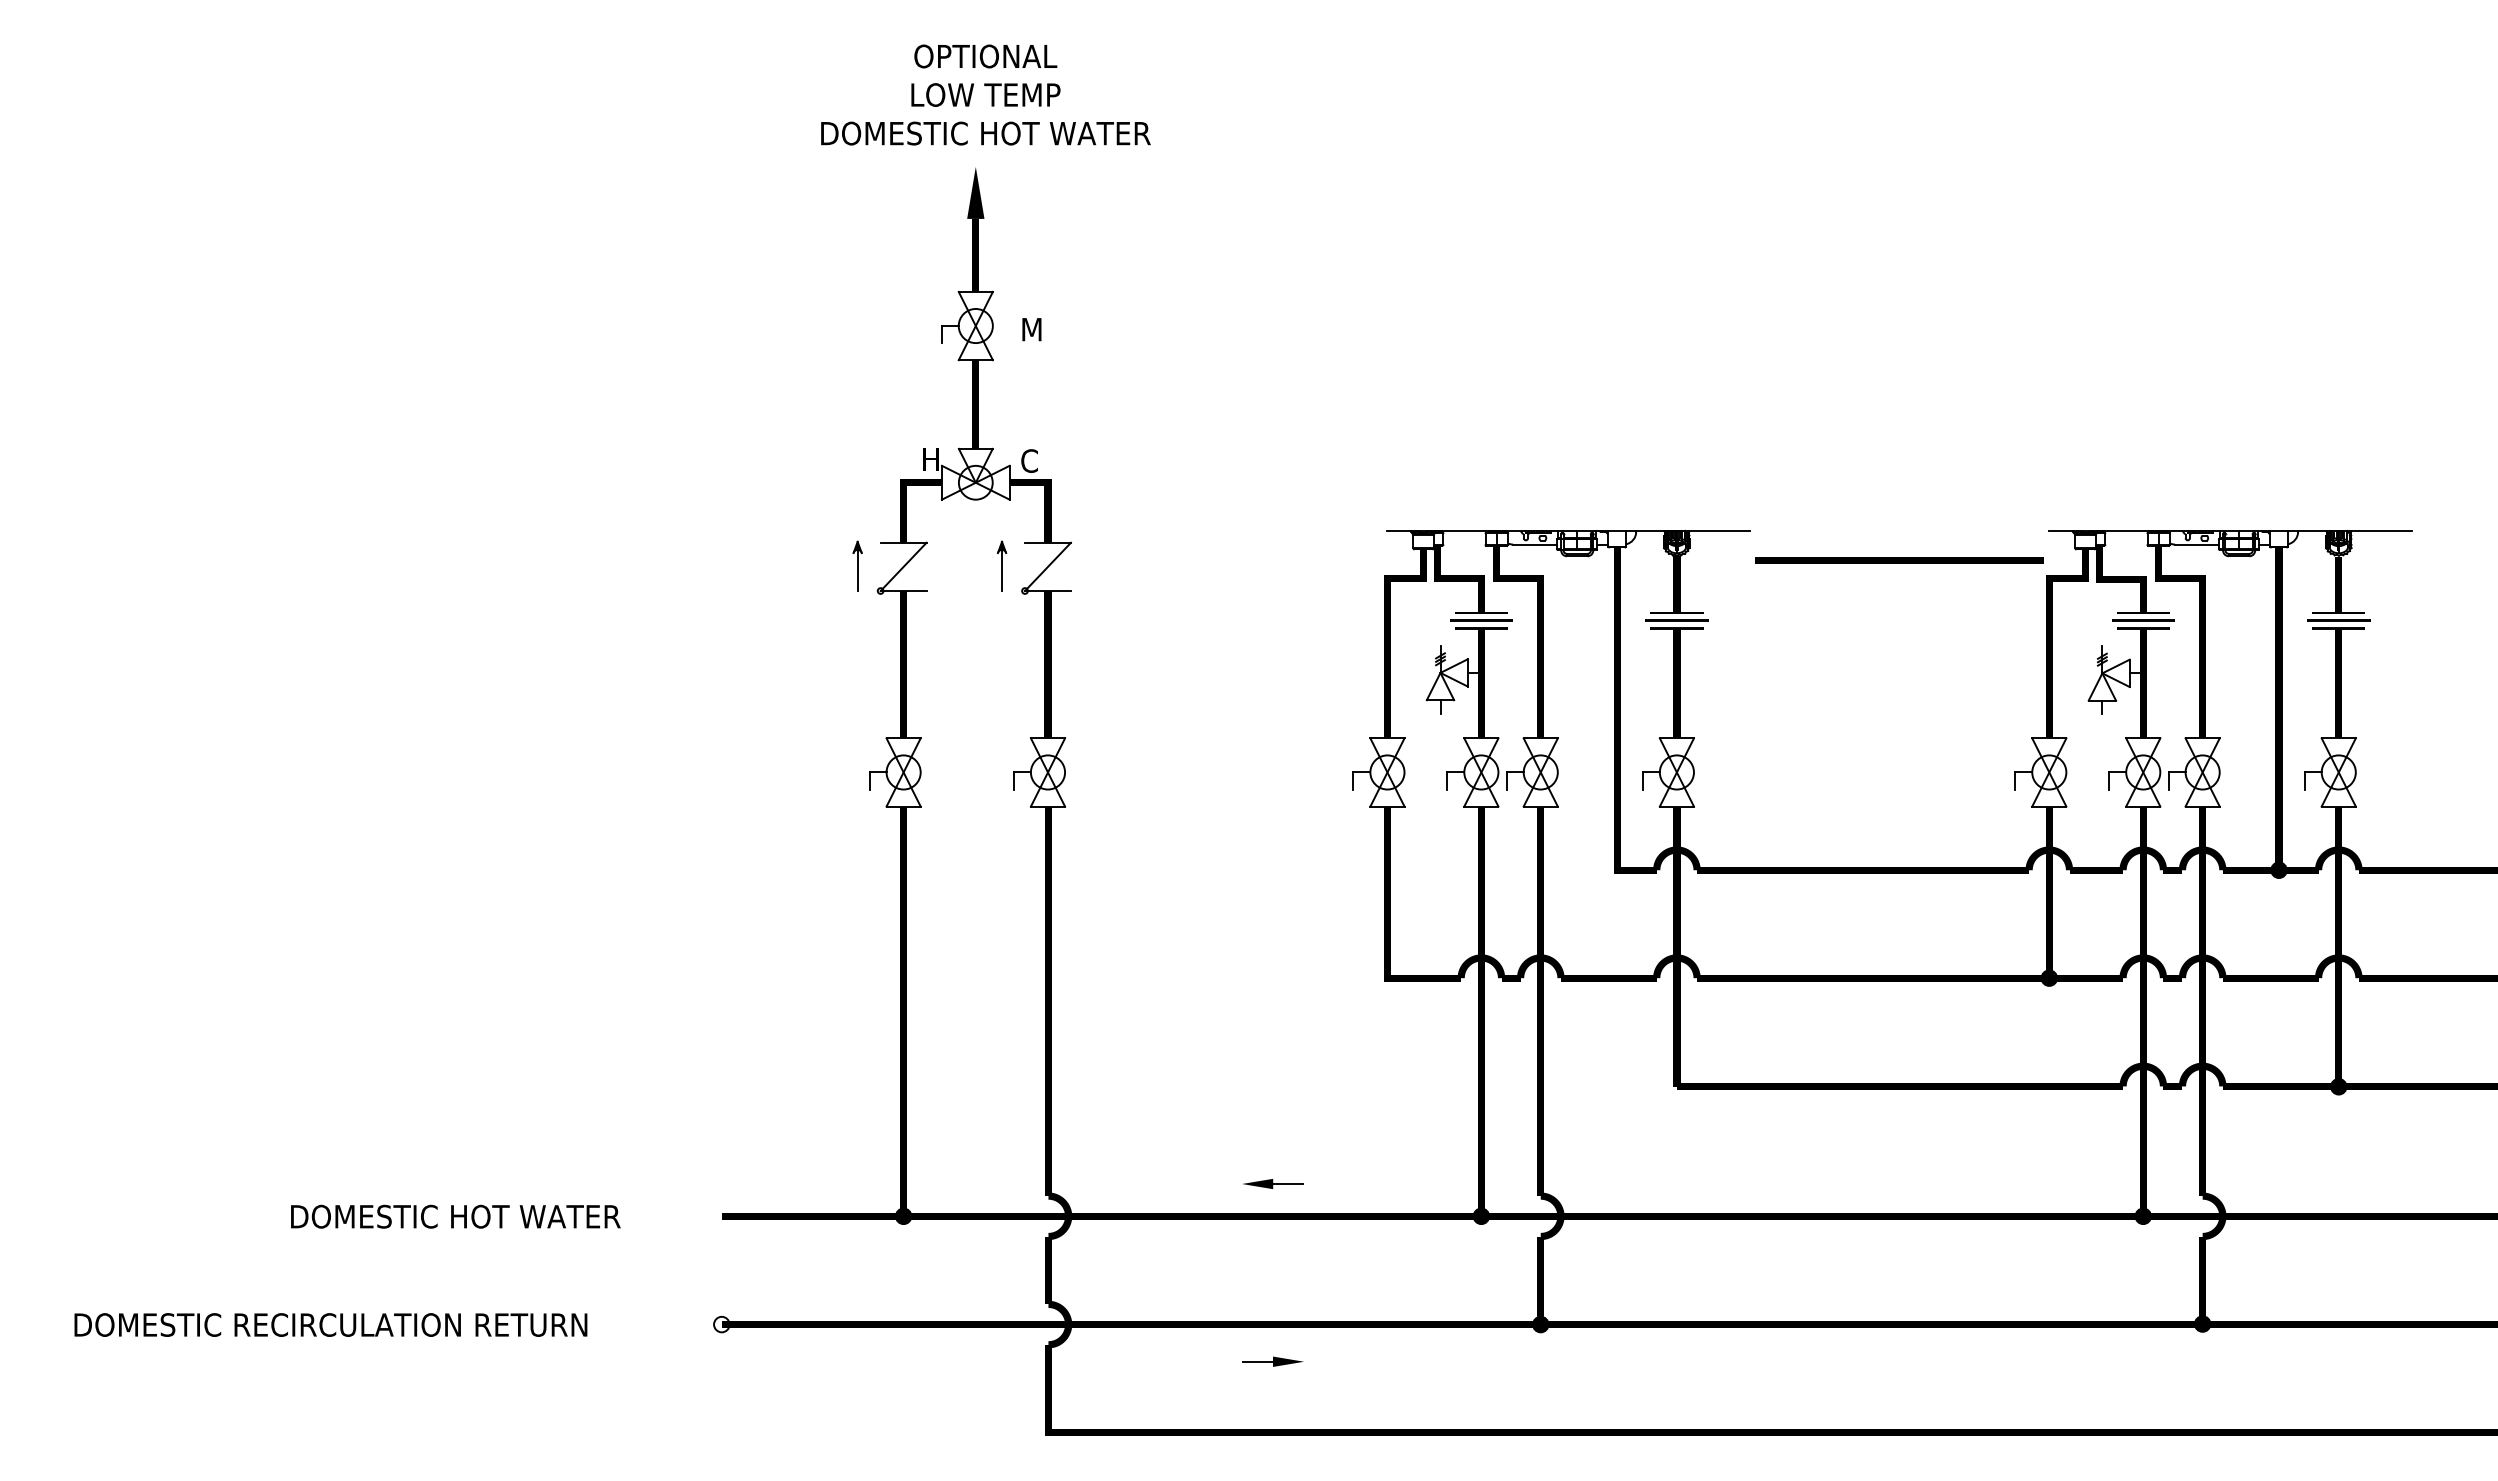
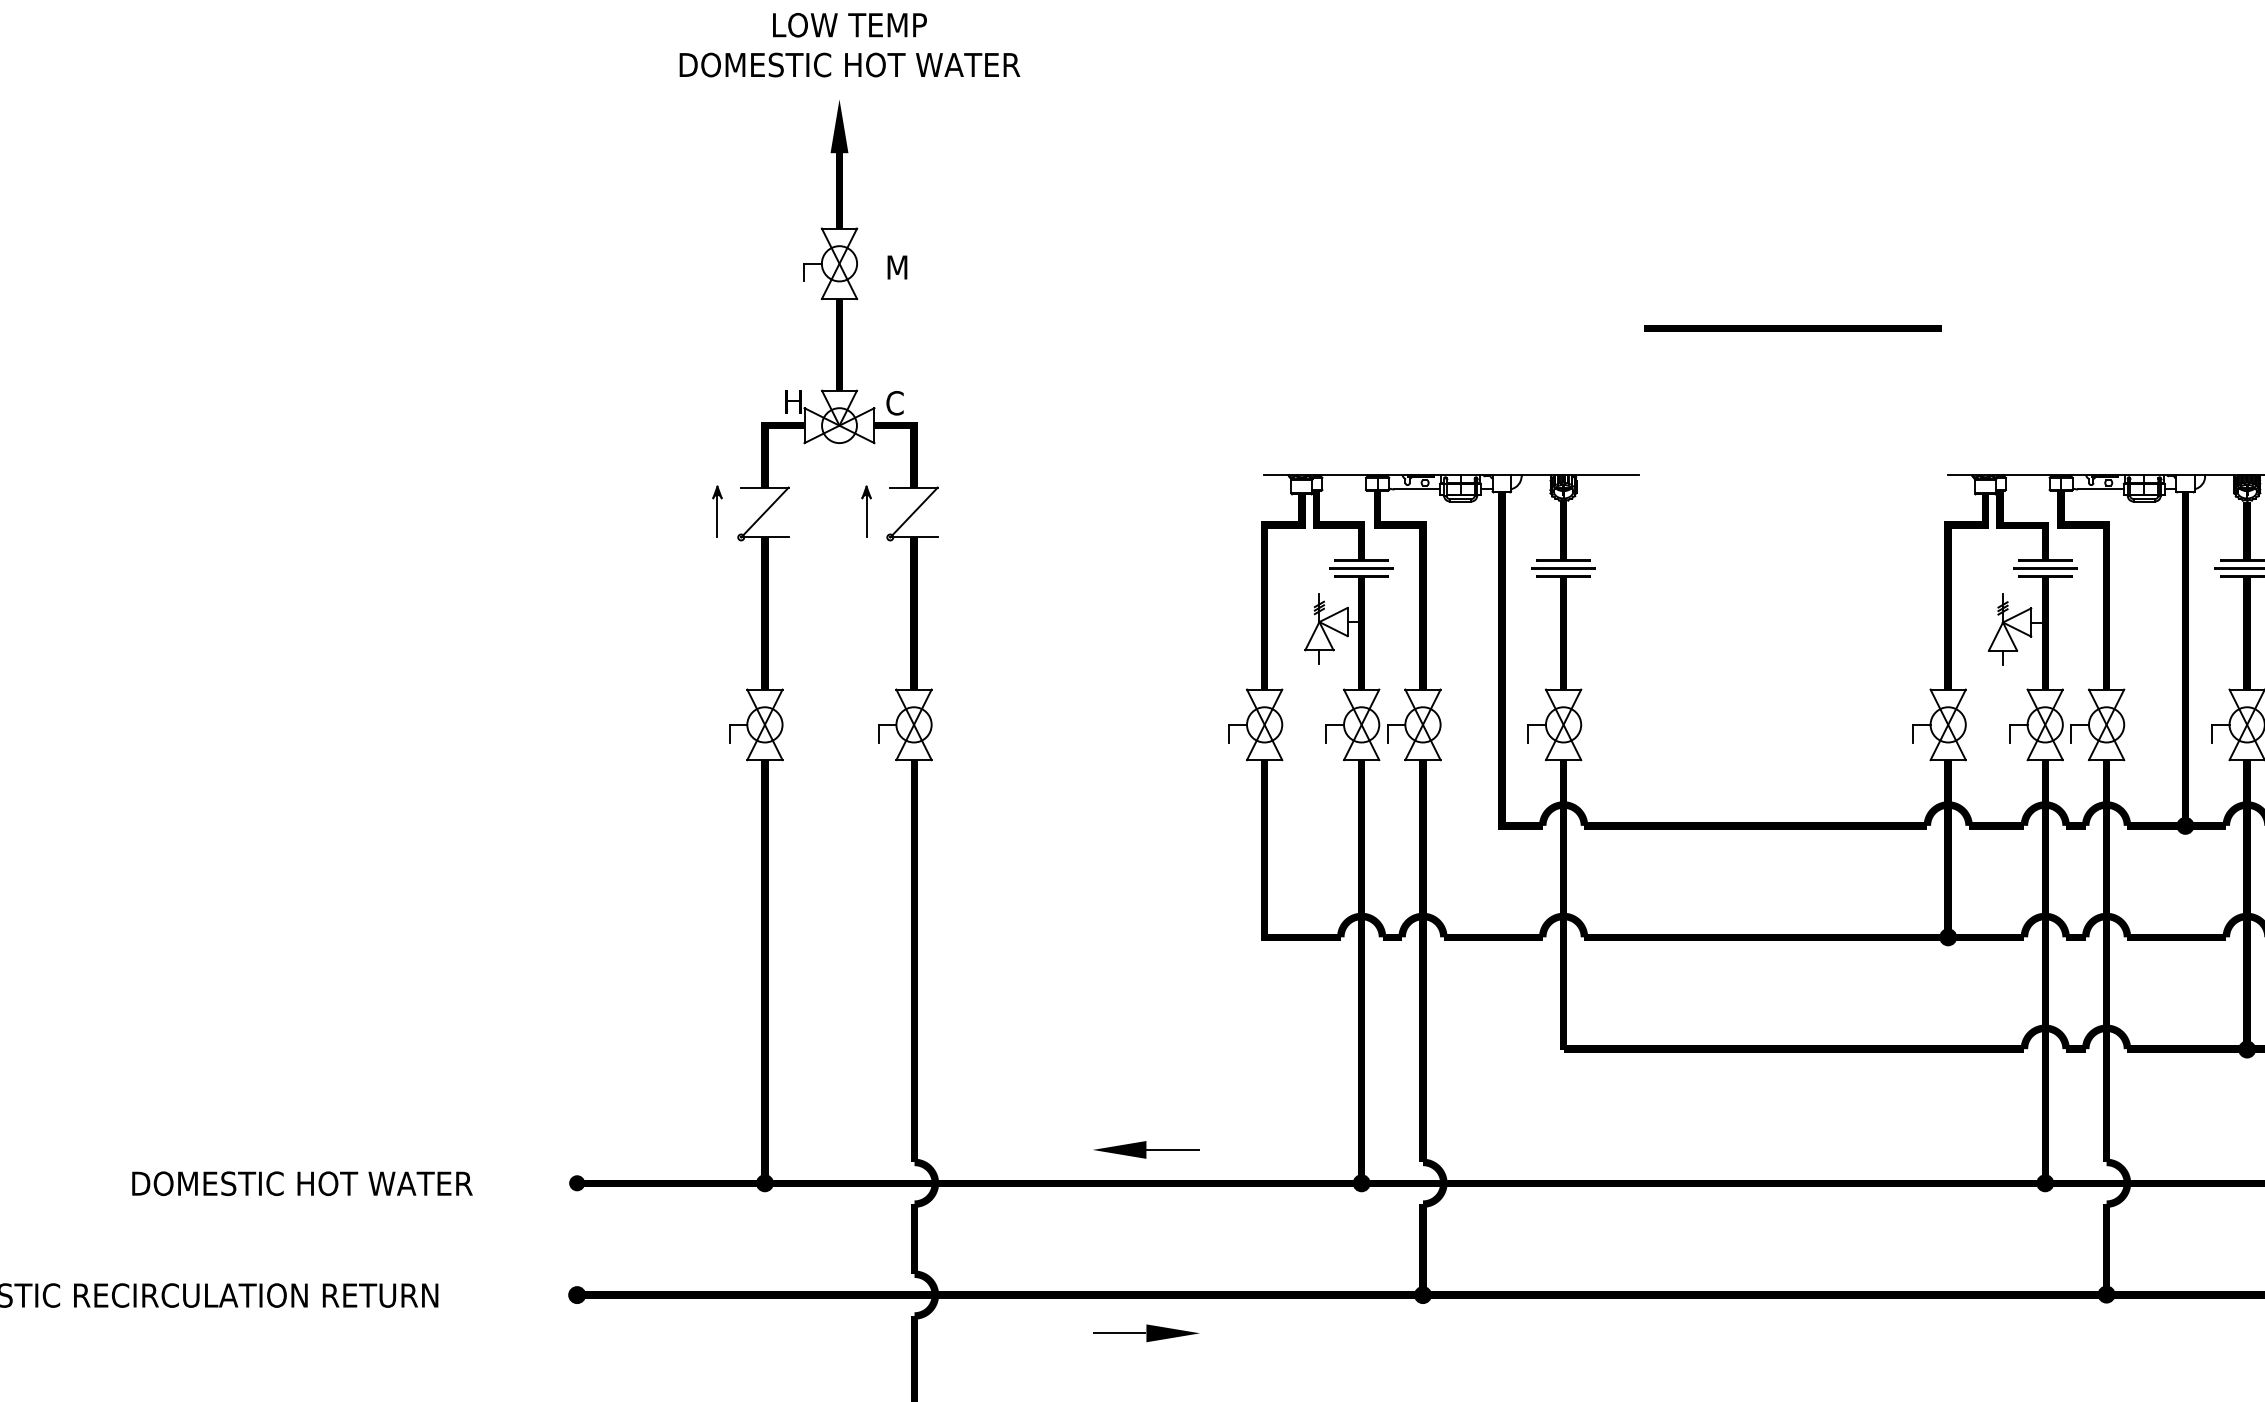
line: (1899, 560) -> (1793, 328), moved
part: (1273, 1183) -> (1146, 1149), size x1.67
fill: (721, 1216) -> (576, 1183), added
fill: (721, 1324) -> (576, 1295), added
part: (1272, 1361) -> (1145, 1333), size x1.67

